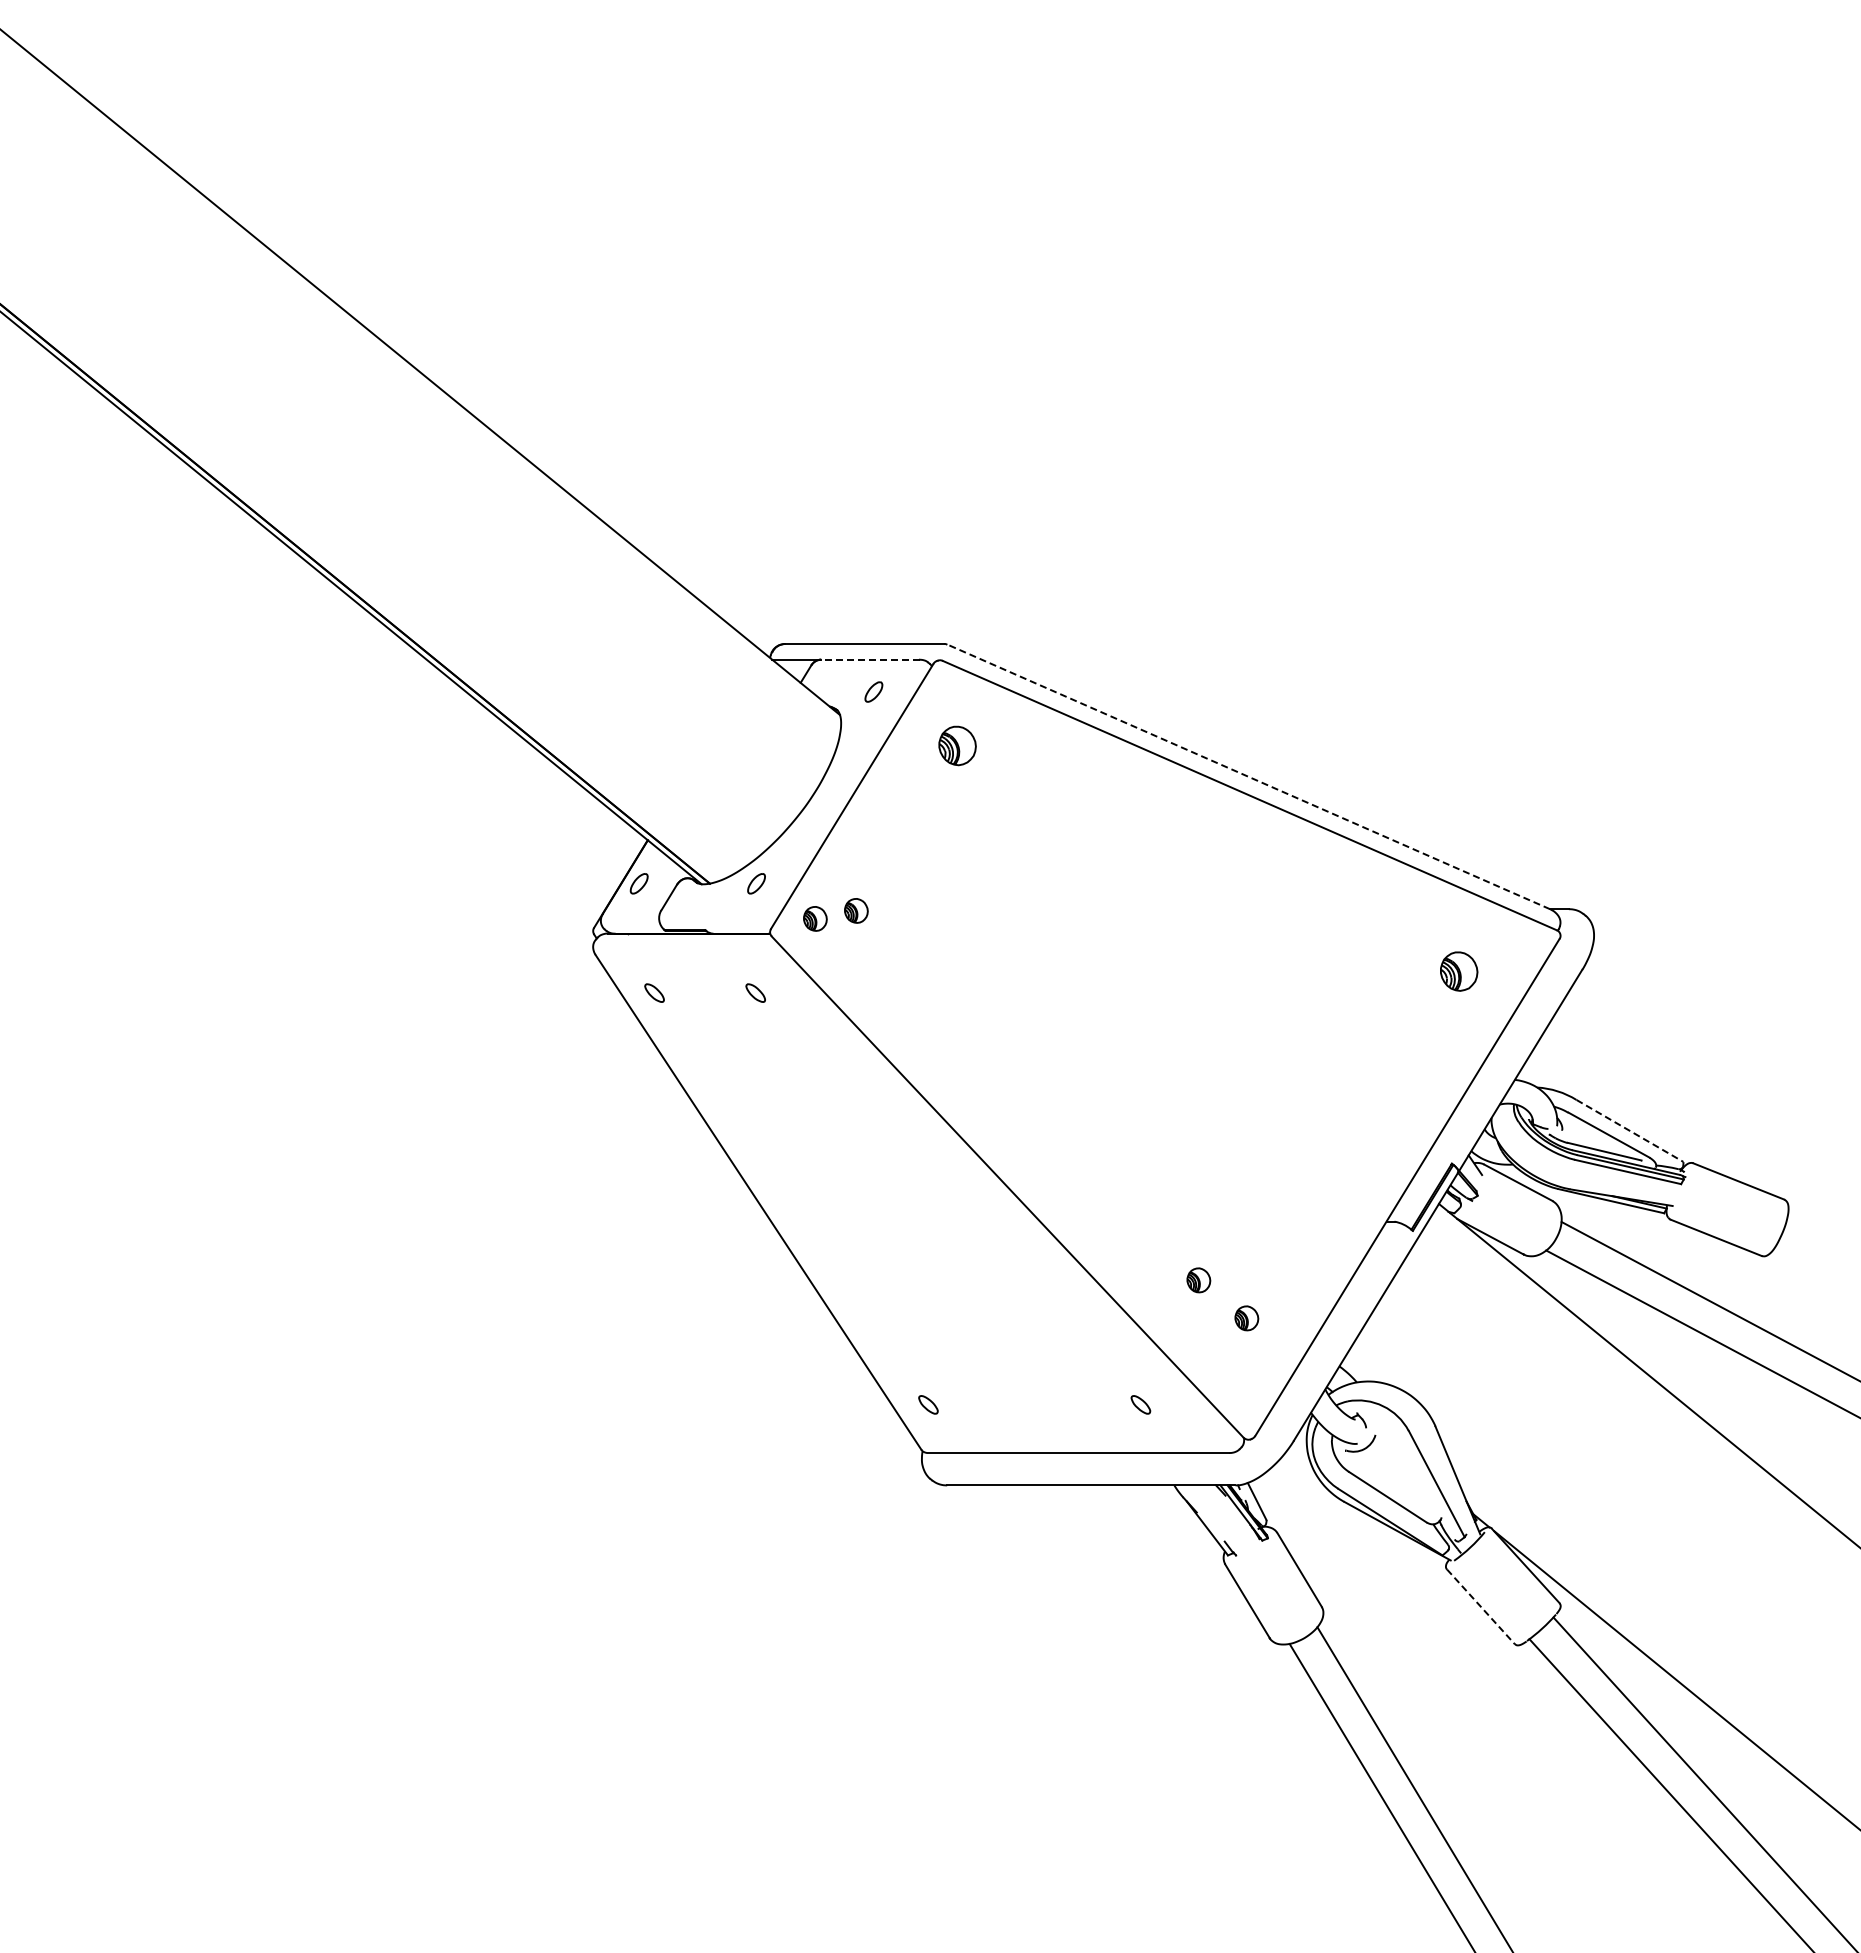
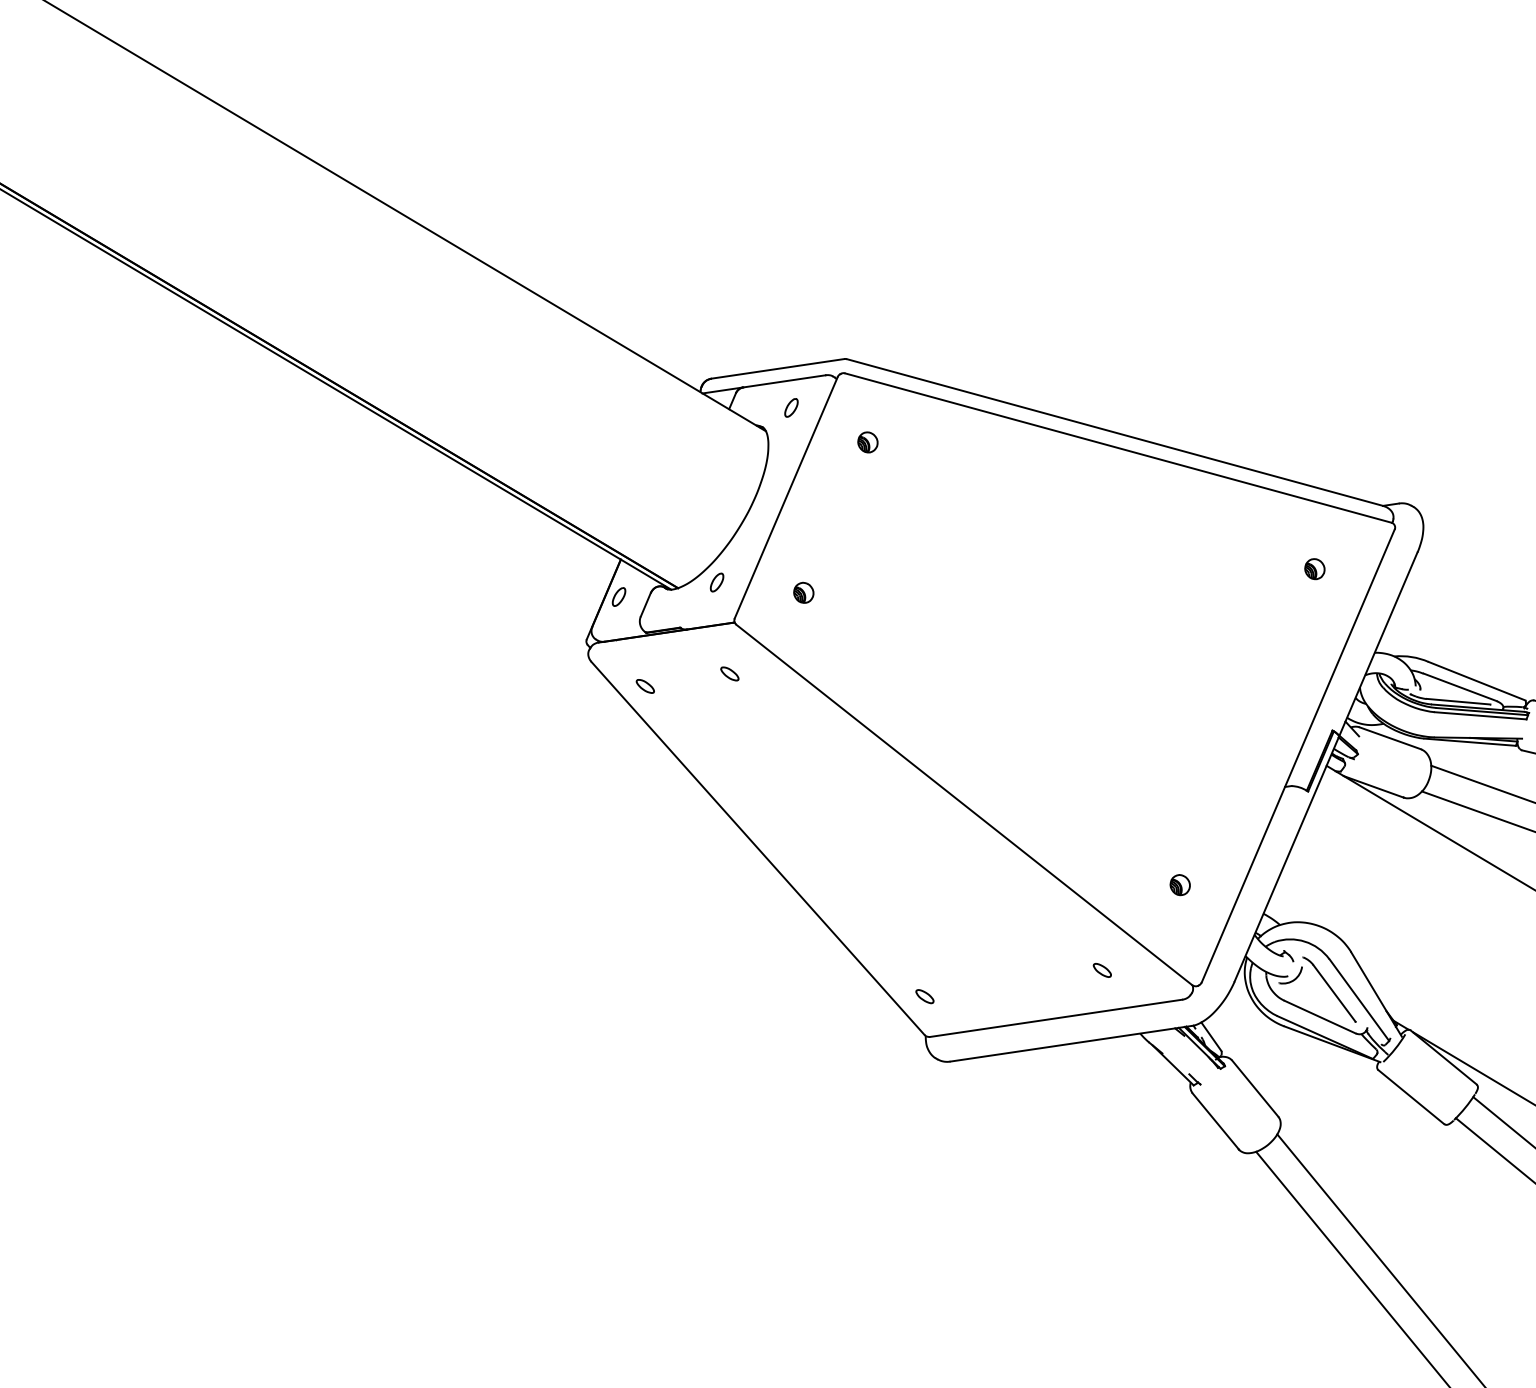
line: (869, 659) -> (783, 381), dashed -> solid
part: (957, 745) -> (867, 442), size x0.62
line: (1248, 776) -> (1114, 432), dashed -> solid
part: (815, 918) -> (770, 604), removed
part: (1459, 971) -> (1315, 569), size x0.62
line: (1629, 1130) -> (1476, 680), dashed -> solid
part: (1198, 1280) -> (1135, 859), removed
part: (1403, 1466) -> (1329, 989), added
line: (1481, 1607) -> (1411, 1097), dashed -> solid

